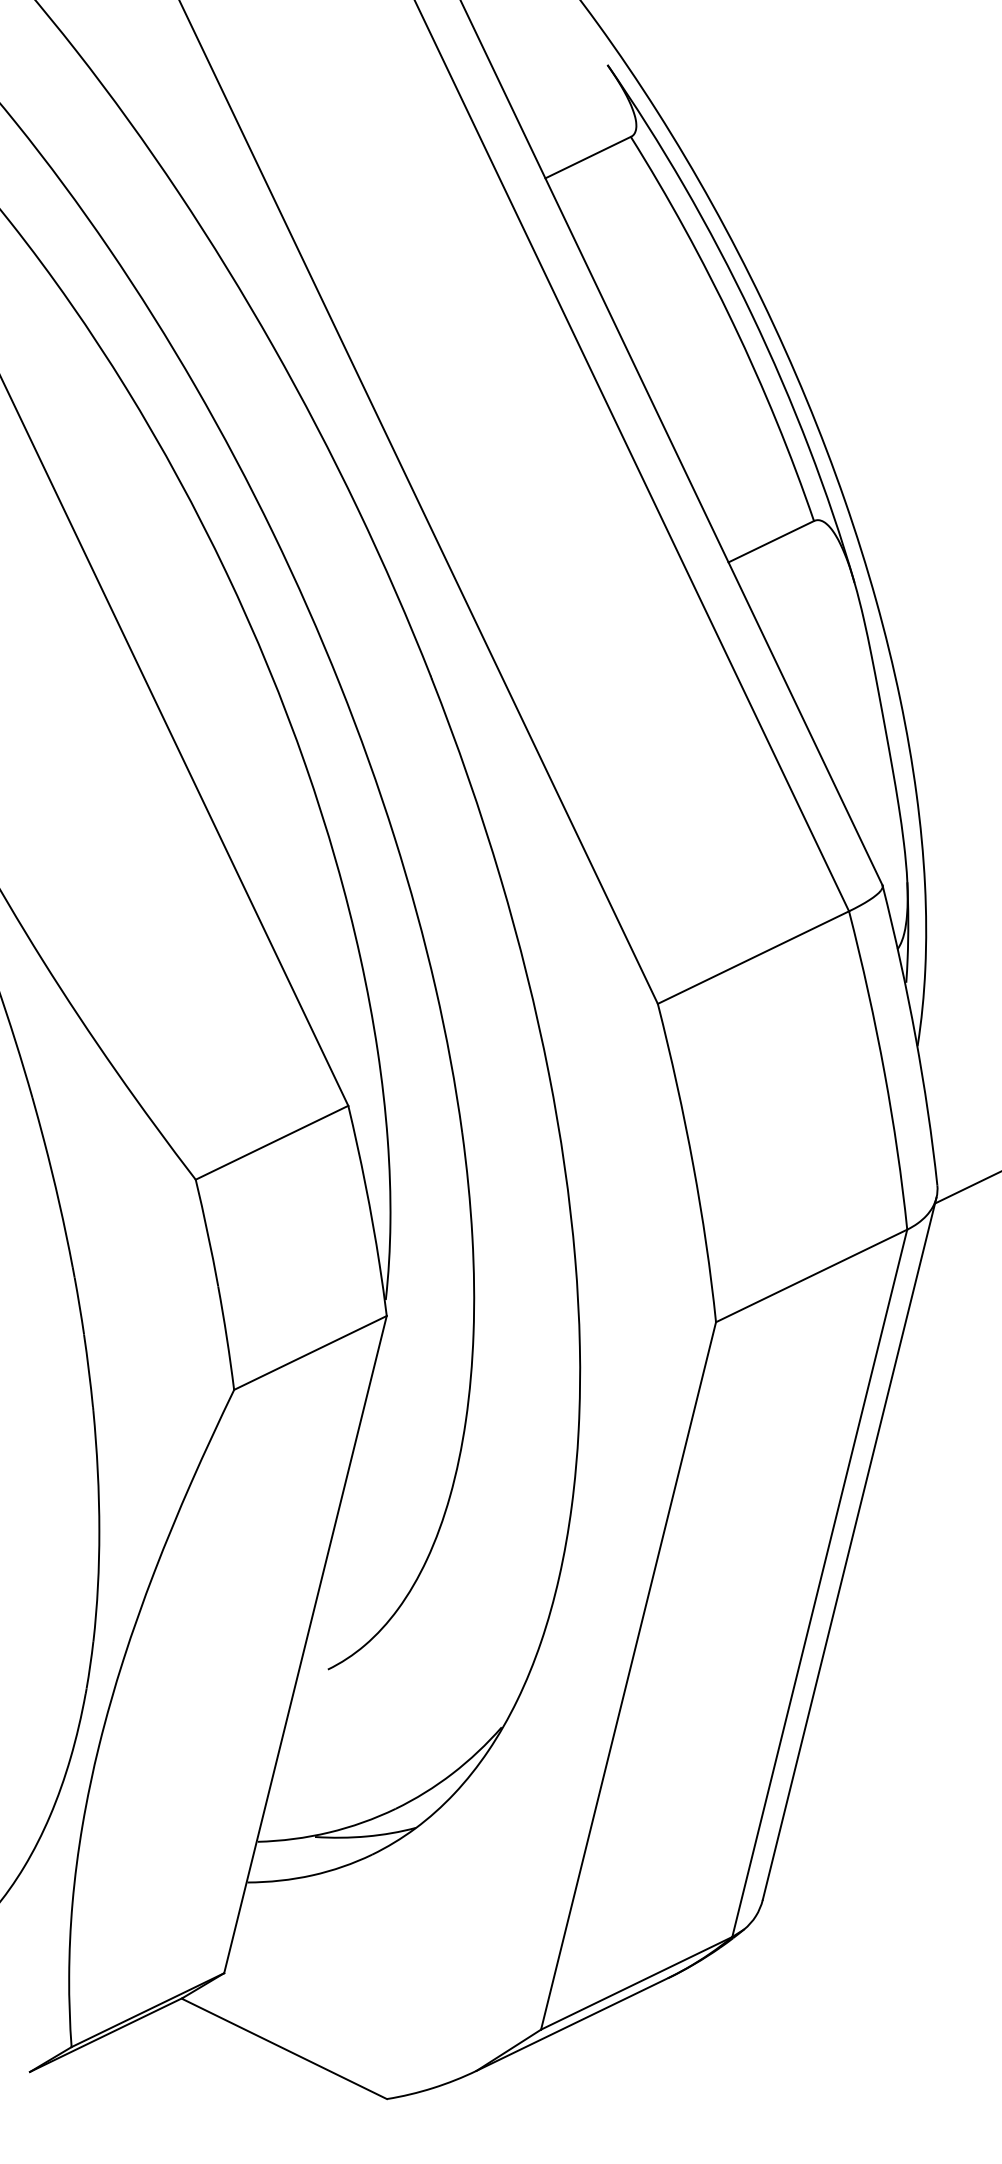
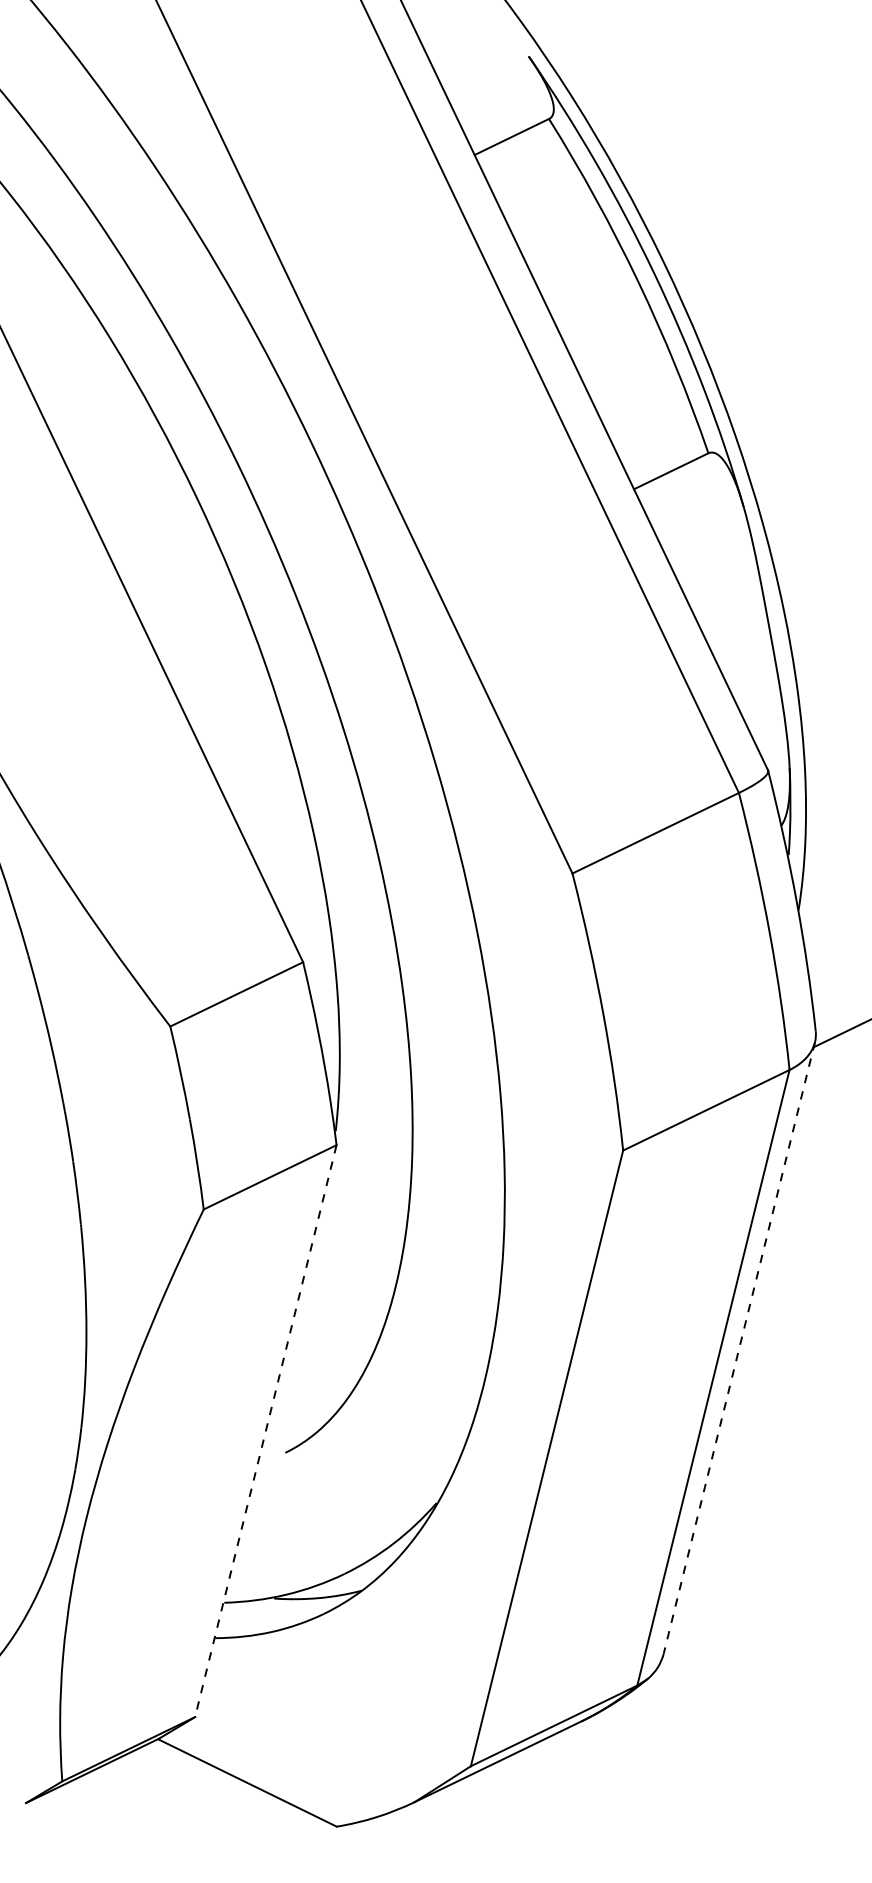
line: (849, 1548) -> (739, 1347), solid -> dashed
line: (305, 1645) -> (265, 1431), solid -> dashed

